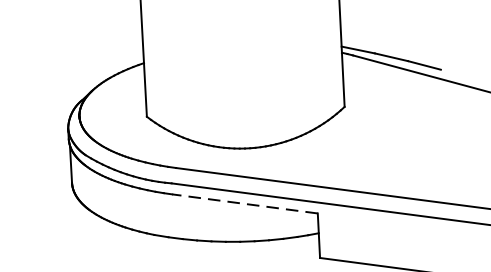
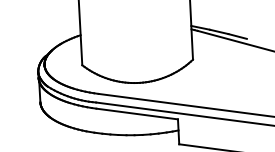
line: (243, 202) -> (136, 113), dashed -> solid

